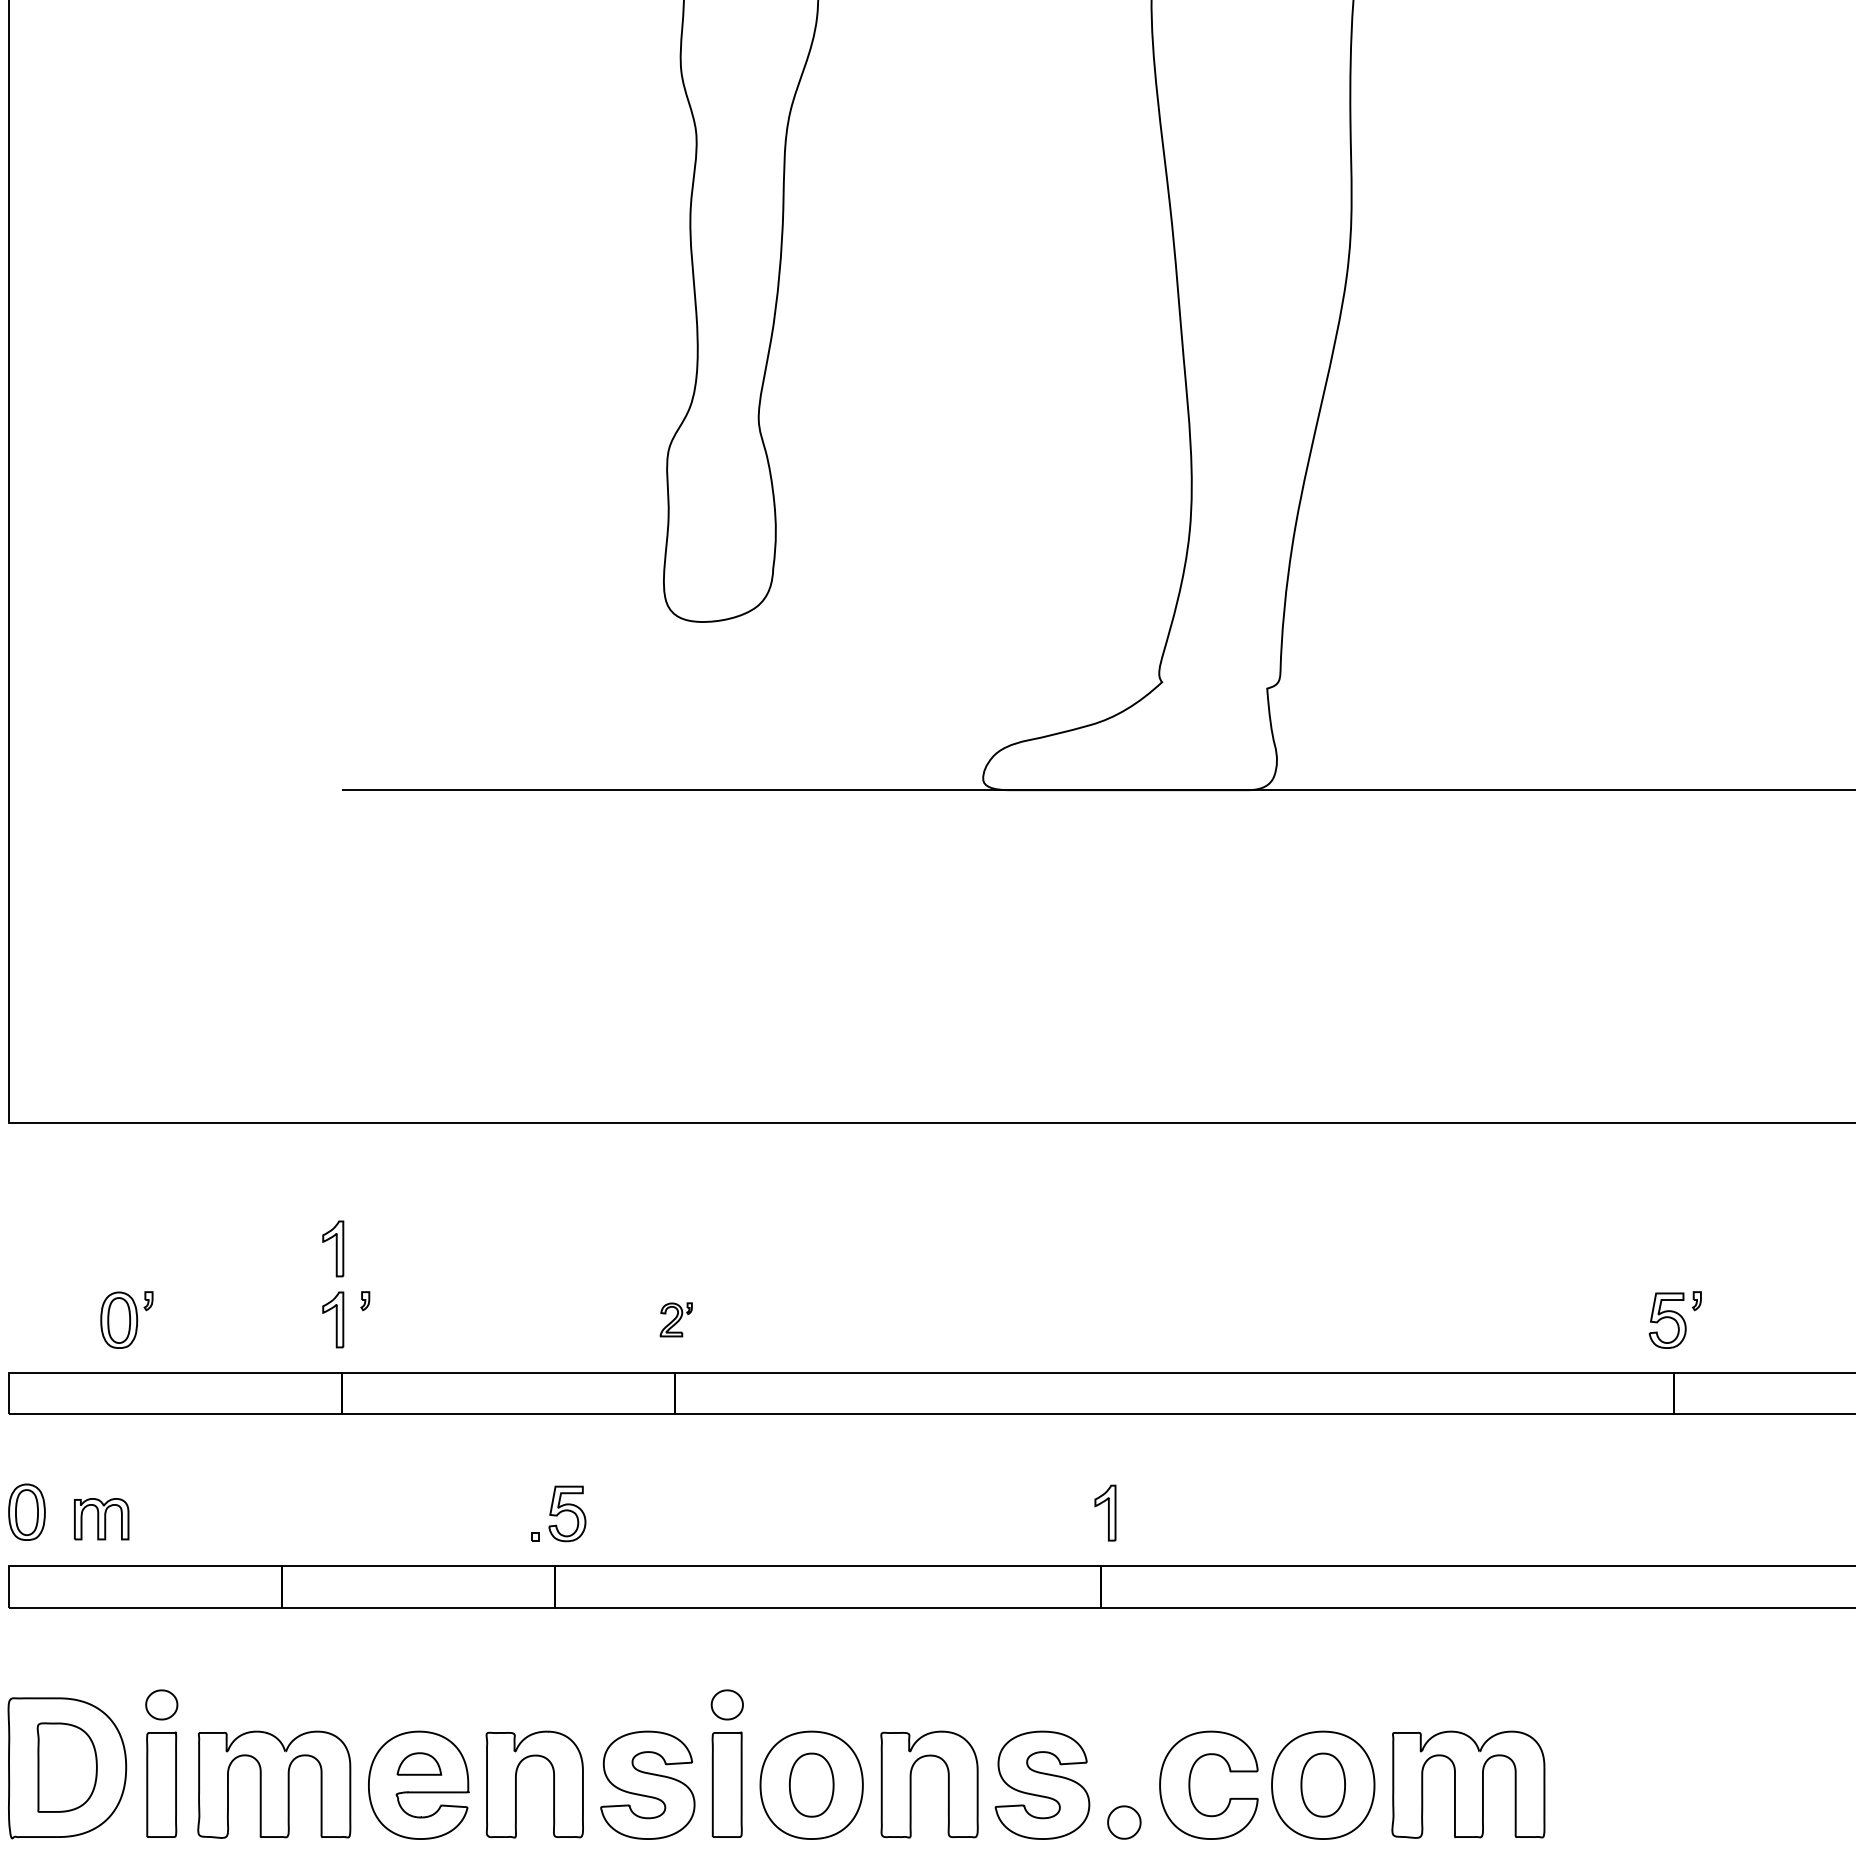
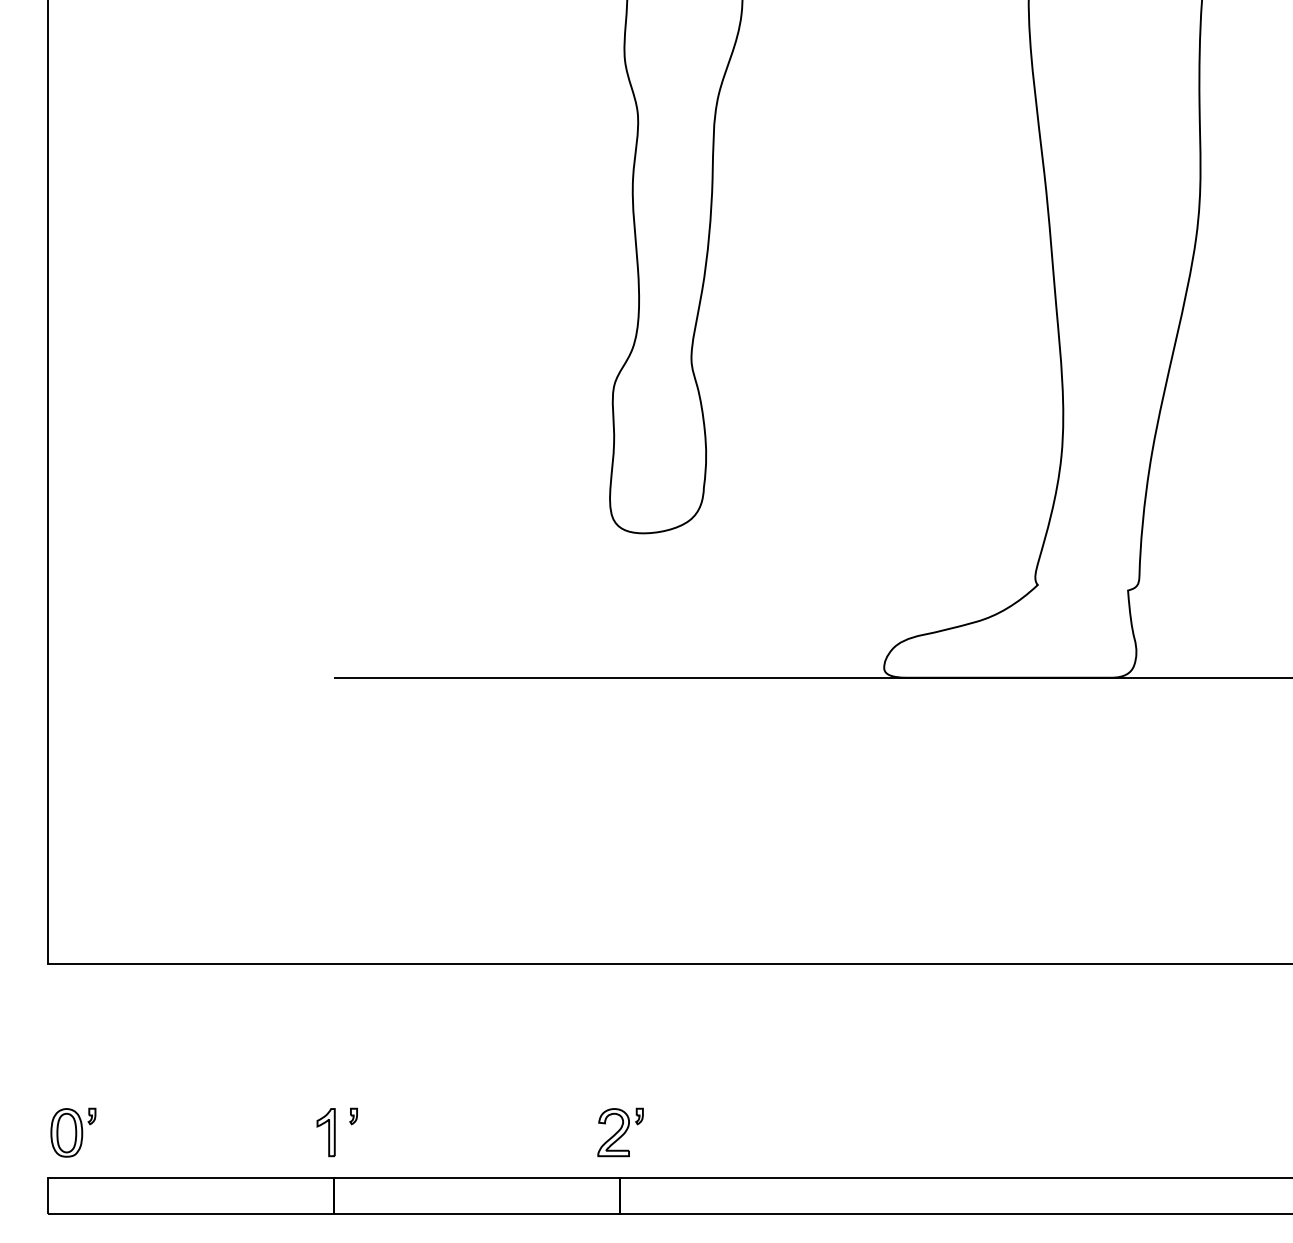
part: (333, 1248) -> (326, 1071), removed
part: (126, 1319) -> (73, 1132), moved
part: (676, 1319) -> (620, 1132), size x1.67

